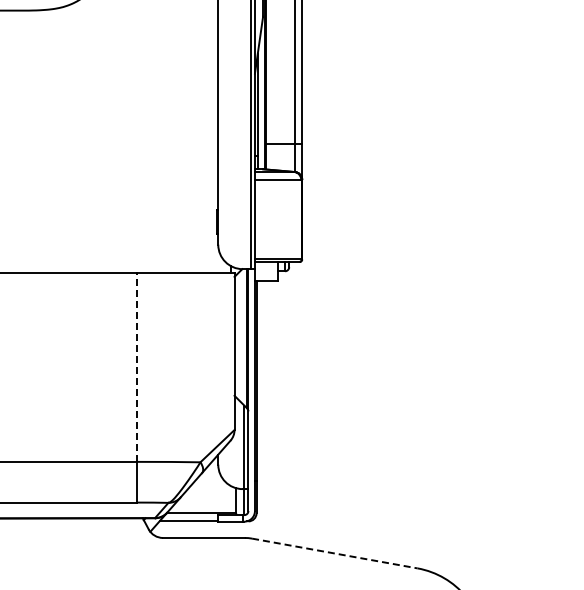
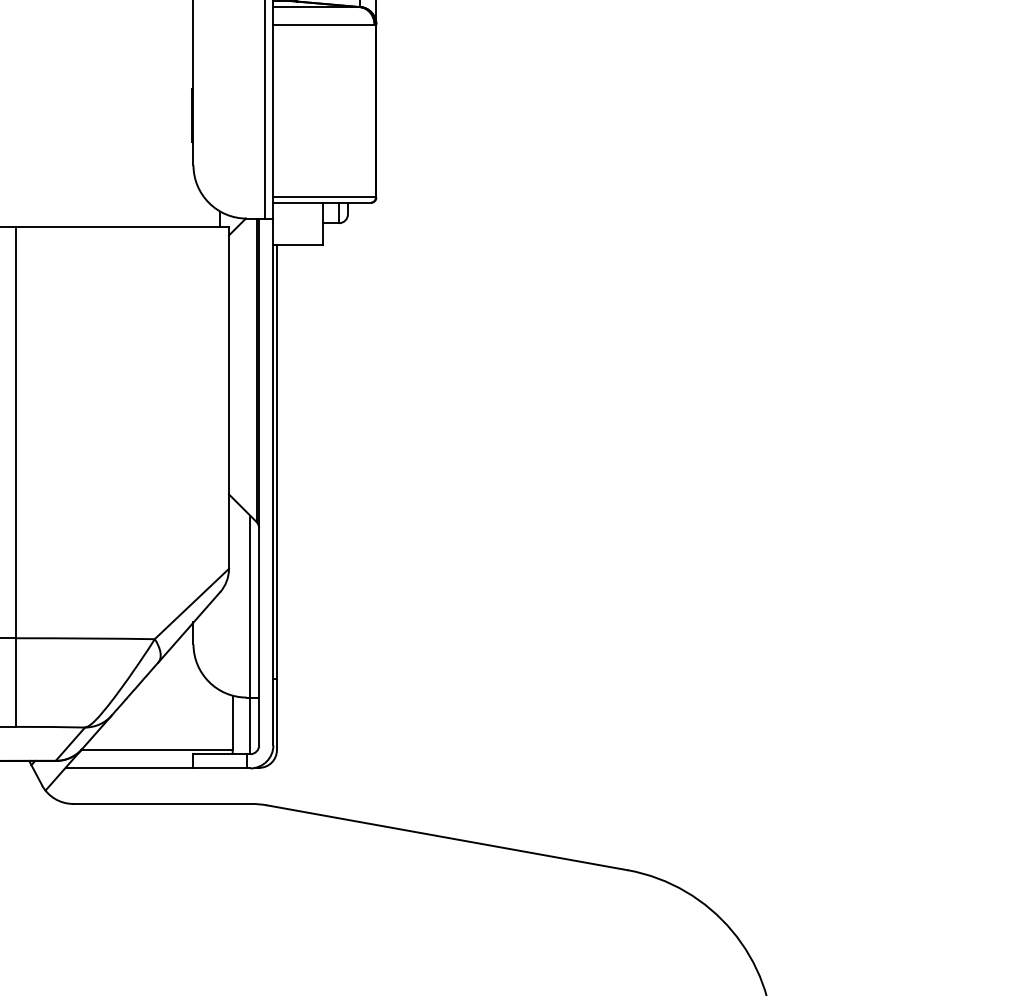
line: (136, 367) -> (15, 432), dashed -> solid
line: (335, 553) -> (448, 837), dashed -> solid

